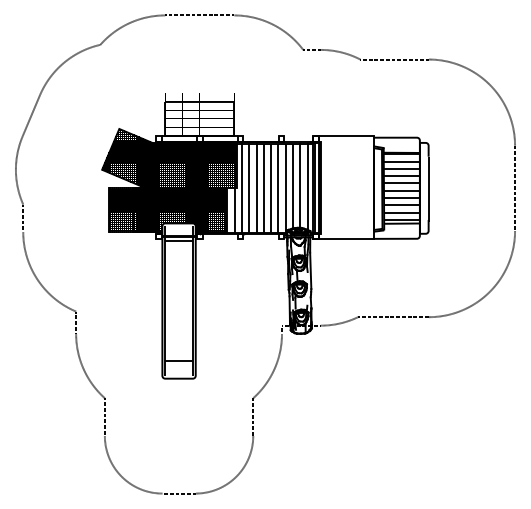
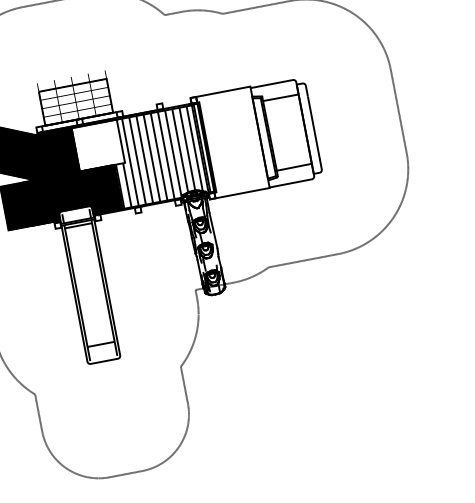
hatch: (213, 165) -> (98, 145), removed
hatch: (401, 186) -> (286, 130), removed

